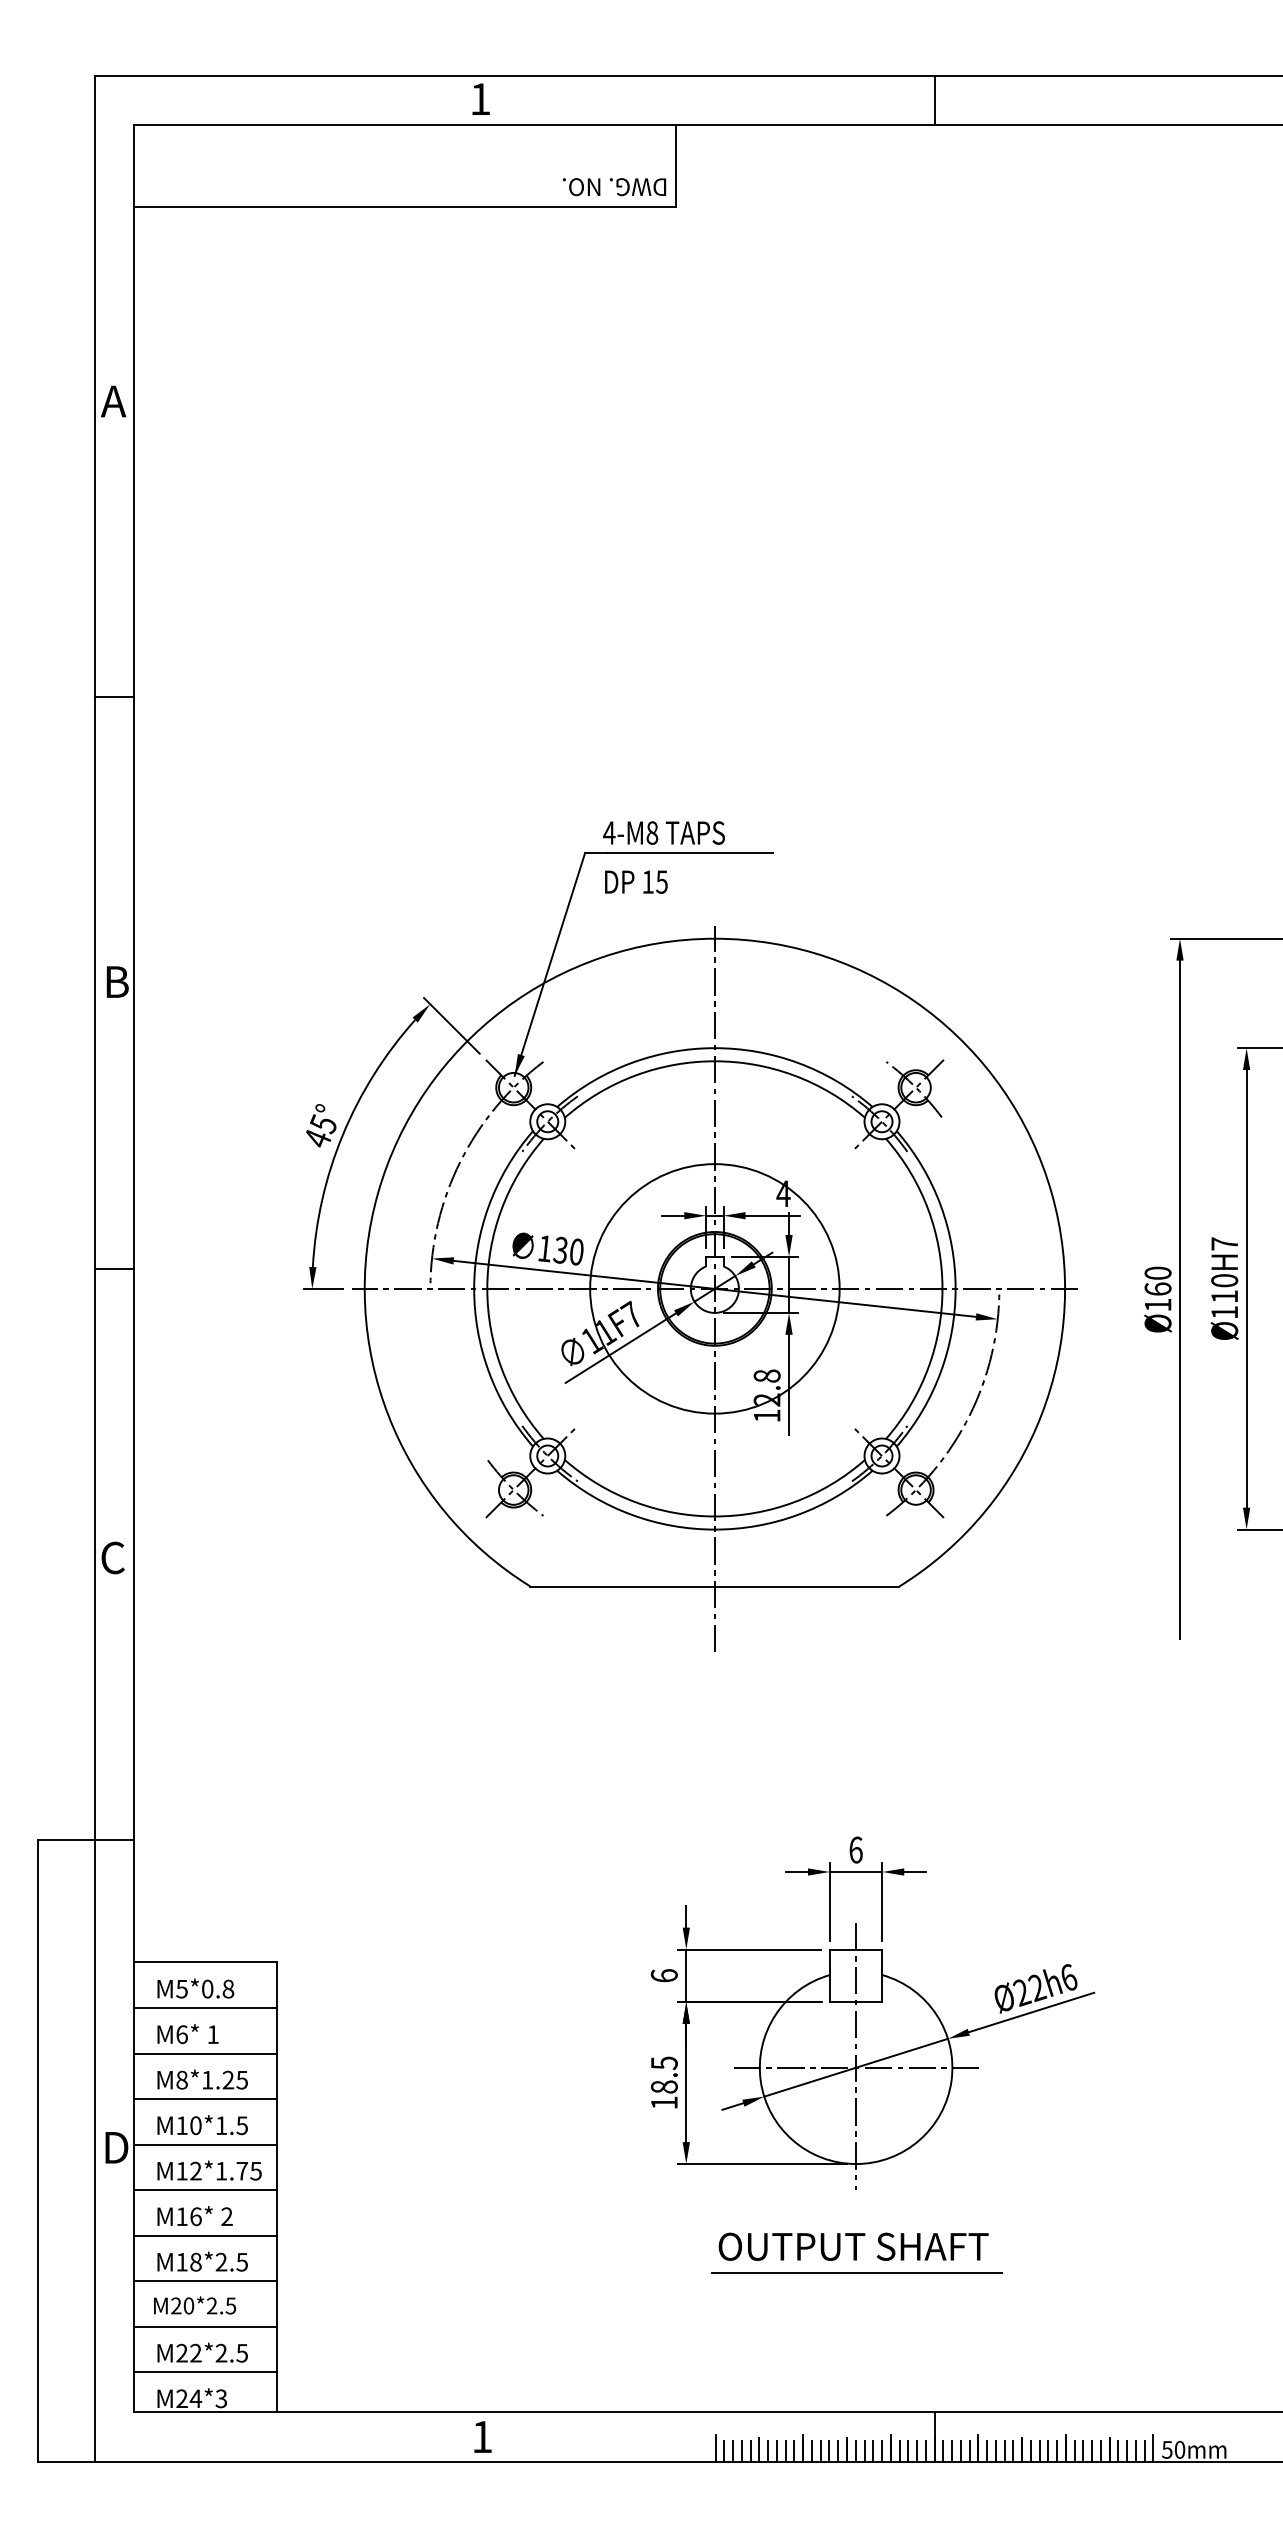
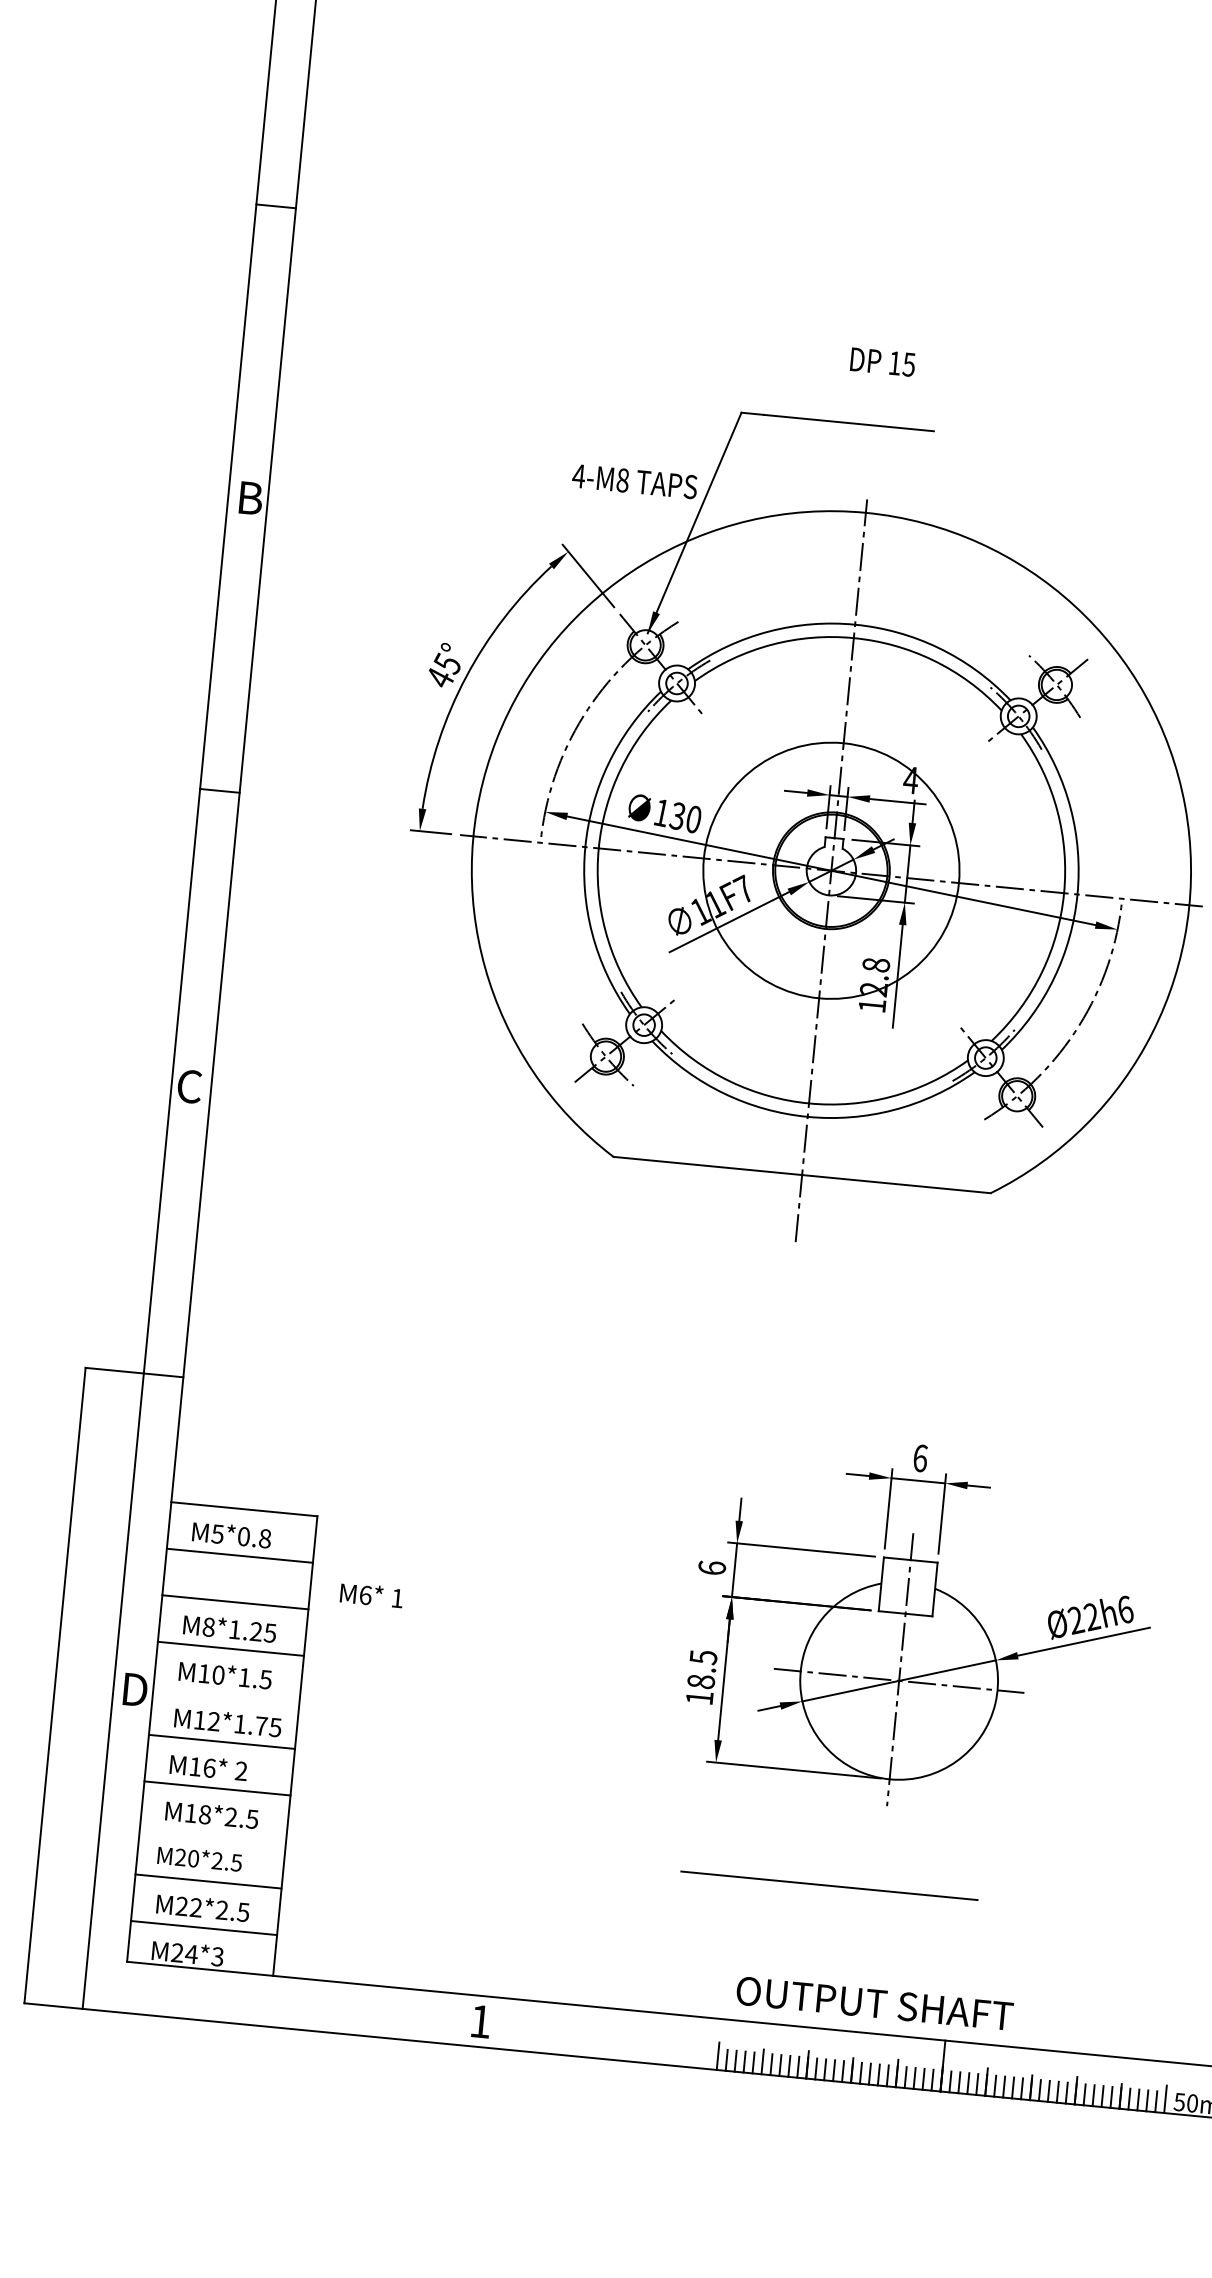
text: (663, 832) -> (634, 481), moved
text: (636, 881) -> (883, 361), moved
text: (187, 2034) -> (371, 1595), moved
line: (205, 2144) -> (226, 1695), removed
text: (853, 2246) -> (874, 2003), moved
line: (856, 2272) -> (829, 1885), moved
line: (205, 2281) -> (212, 1835), removed

